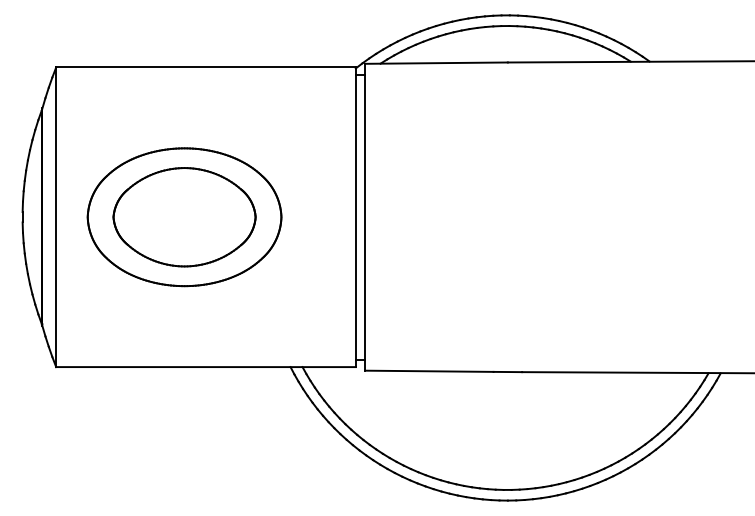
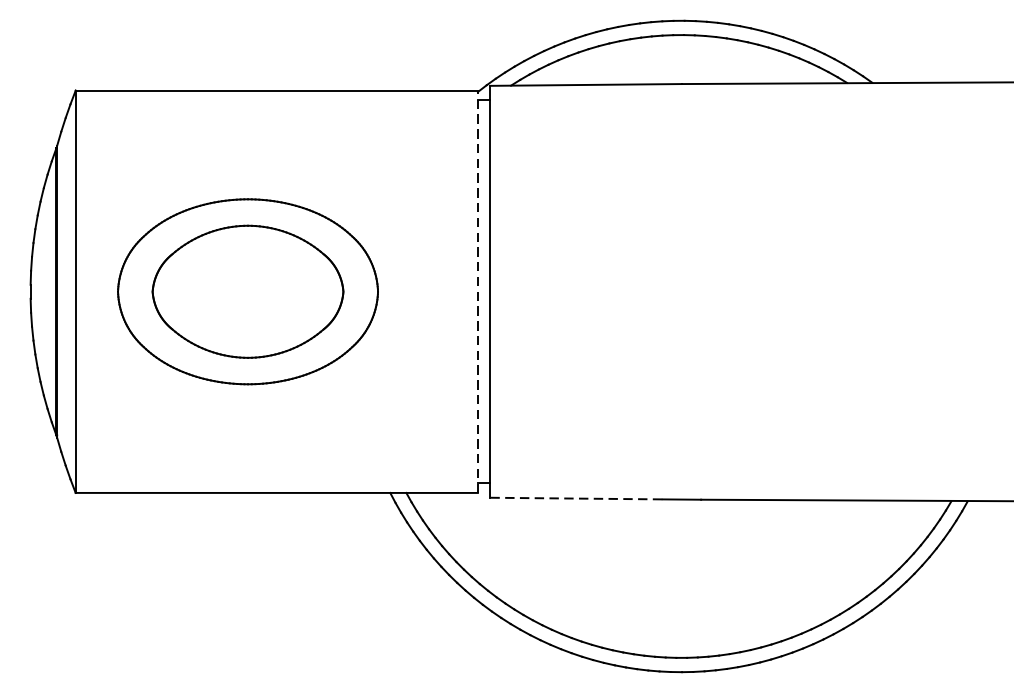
line: (355, 217) -> (477, 292), solid -> dashed
line: (429, 371) -> (576, 498), solid -> dashed

